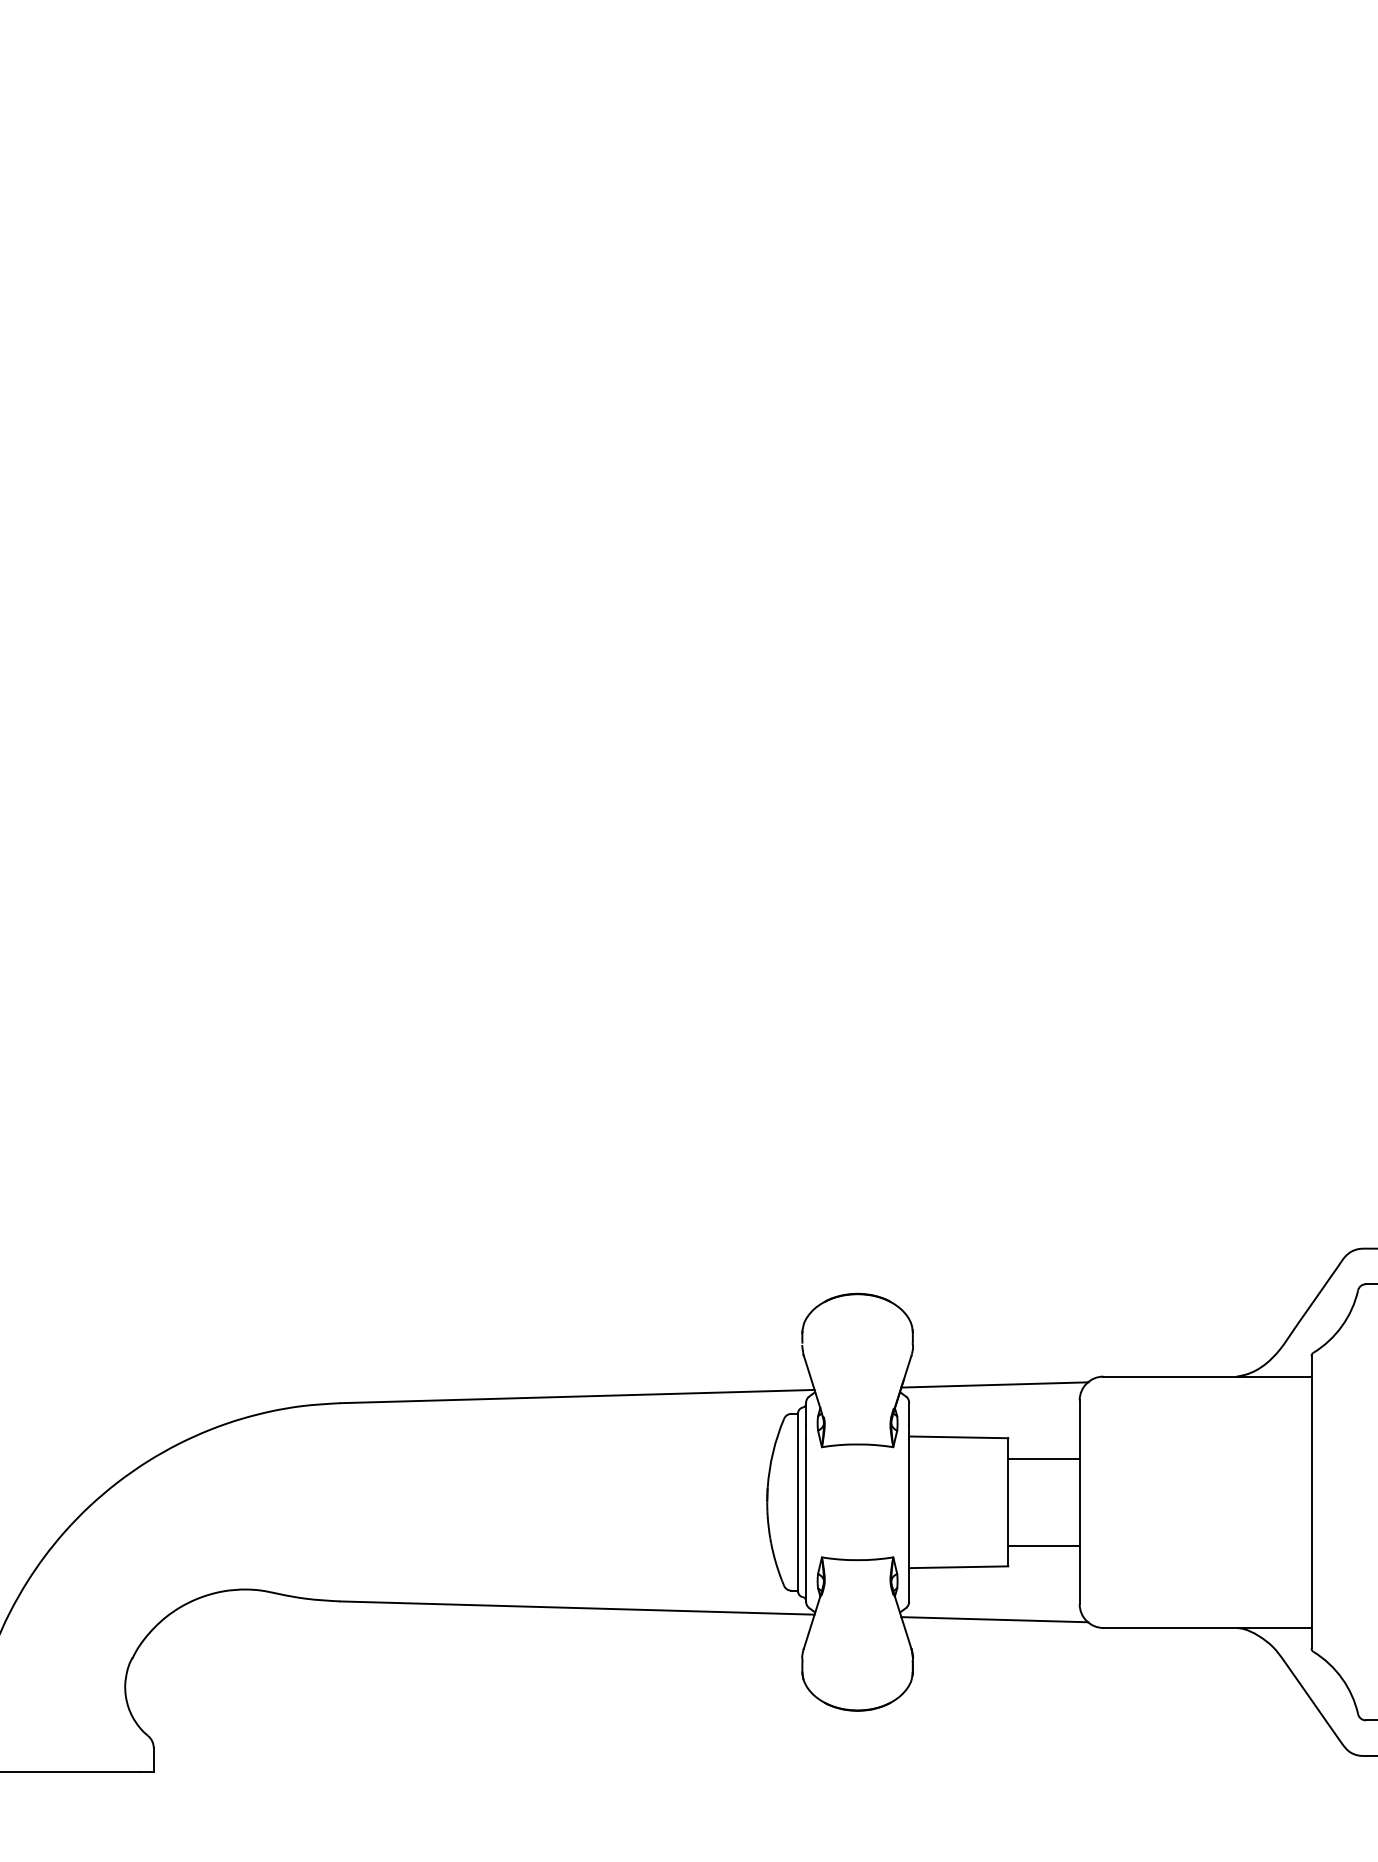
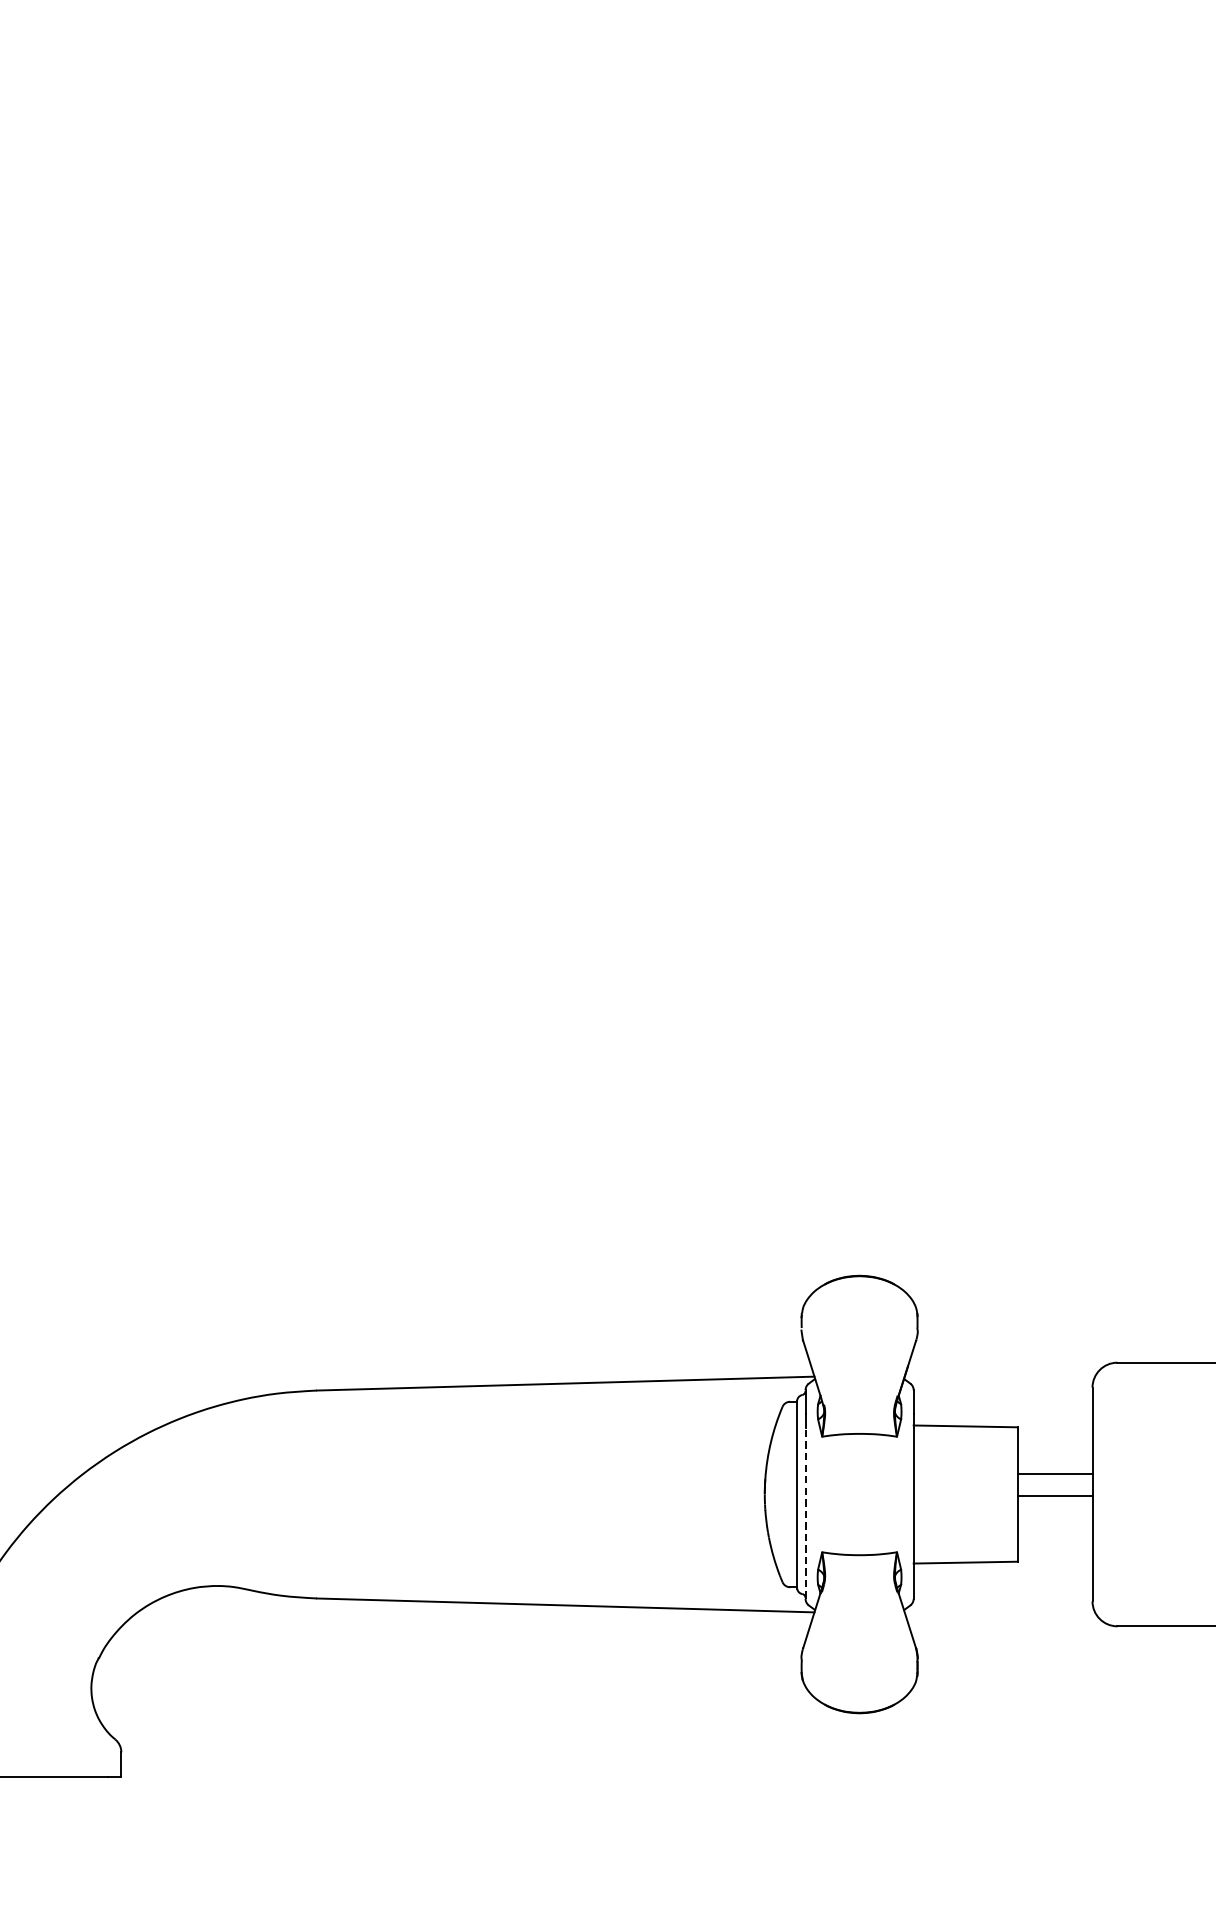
line: (994, 1384) -> (1003, 1370), removed
line: (1043, 1459) -> (1054, 1496), moved
line: (806, 1519) -> (805, 1512), solid -> dashed
line: (1043, 1545) -> (1054, 1473), moved
line: (994, 1619) -> (1003, 1617), removed

